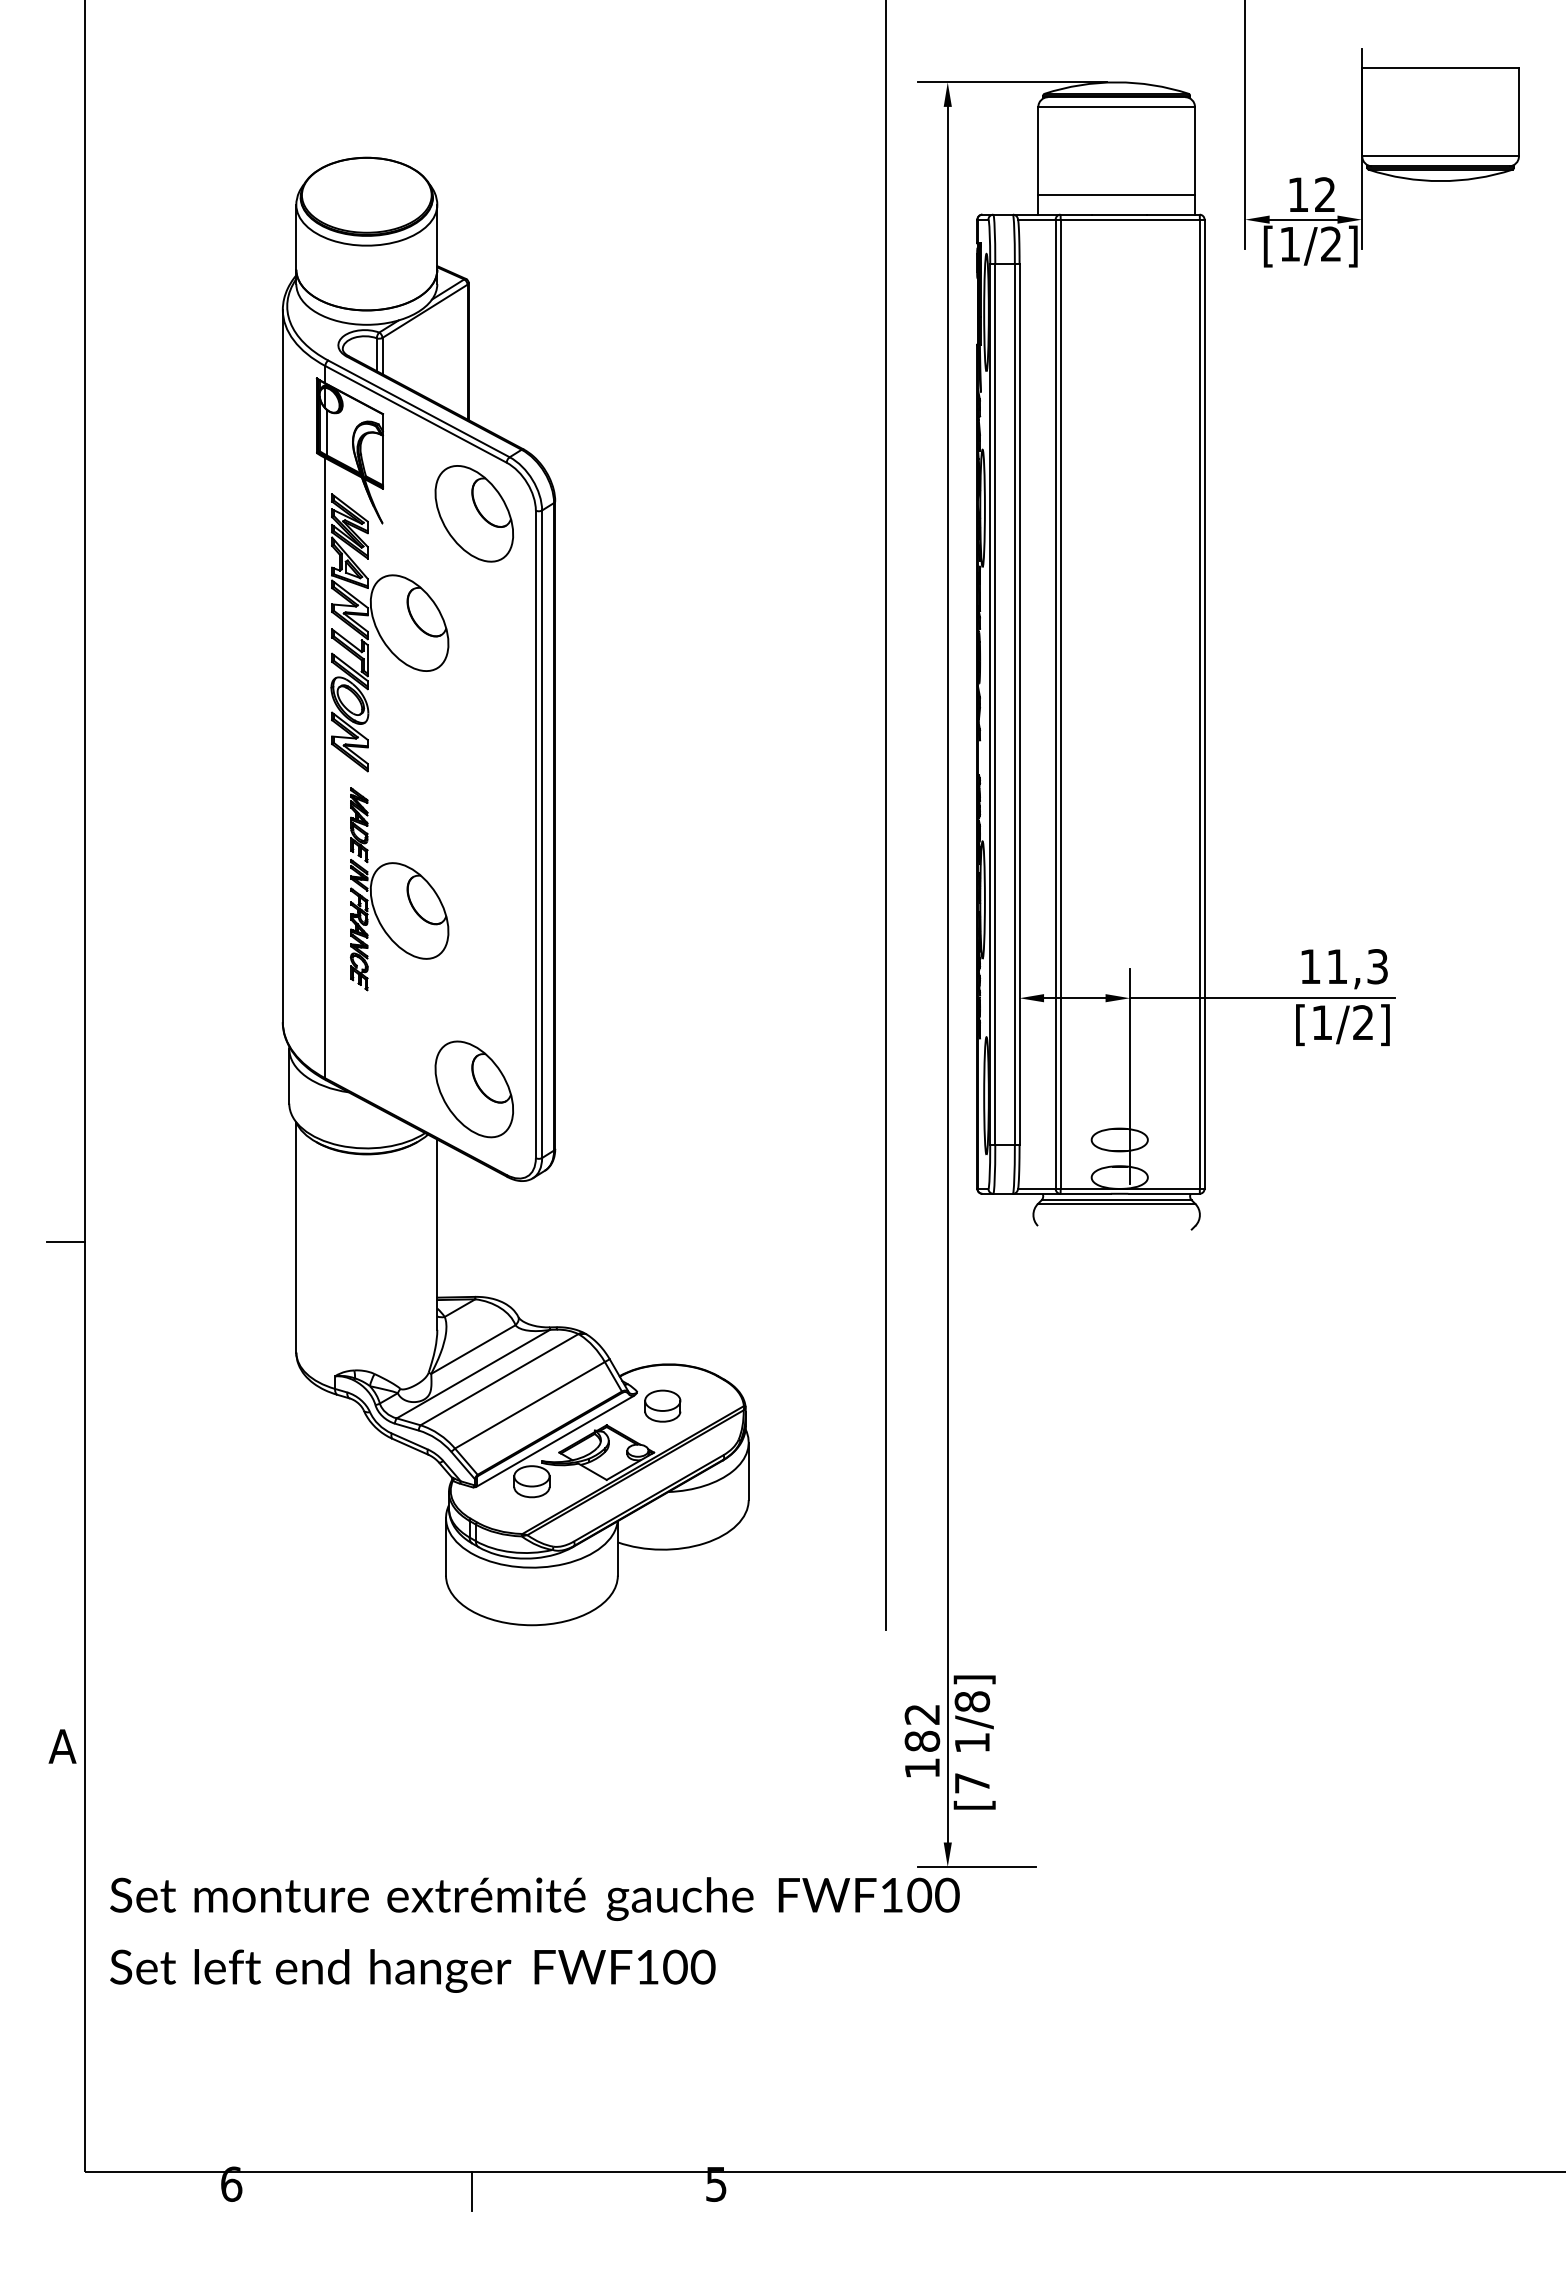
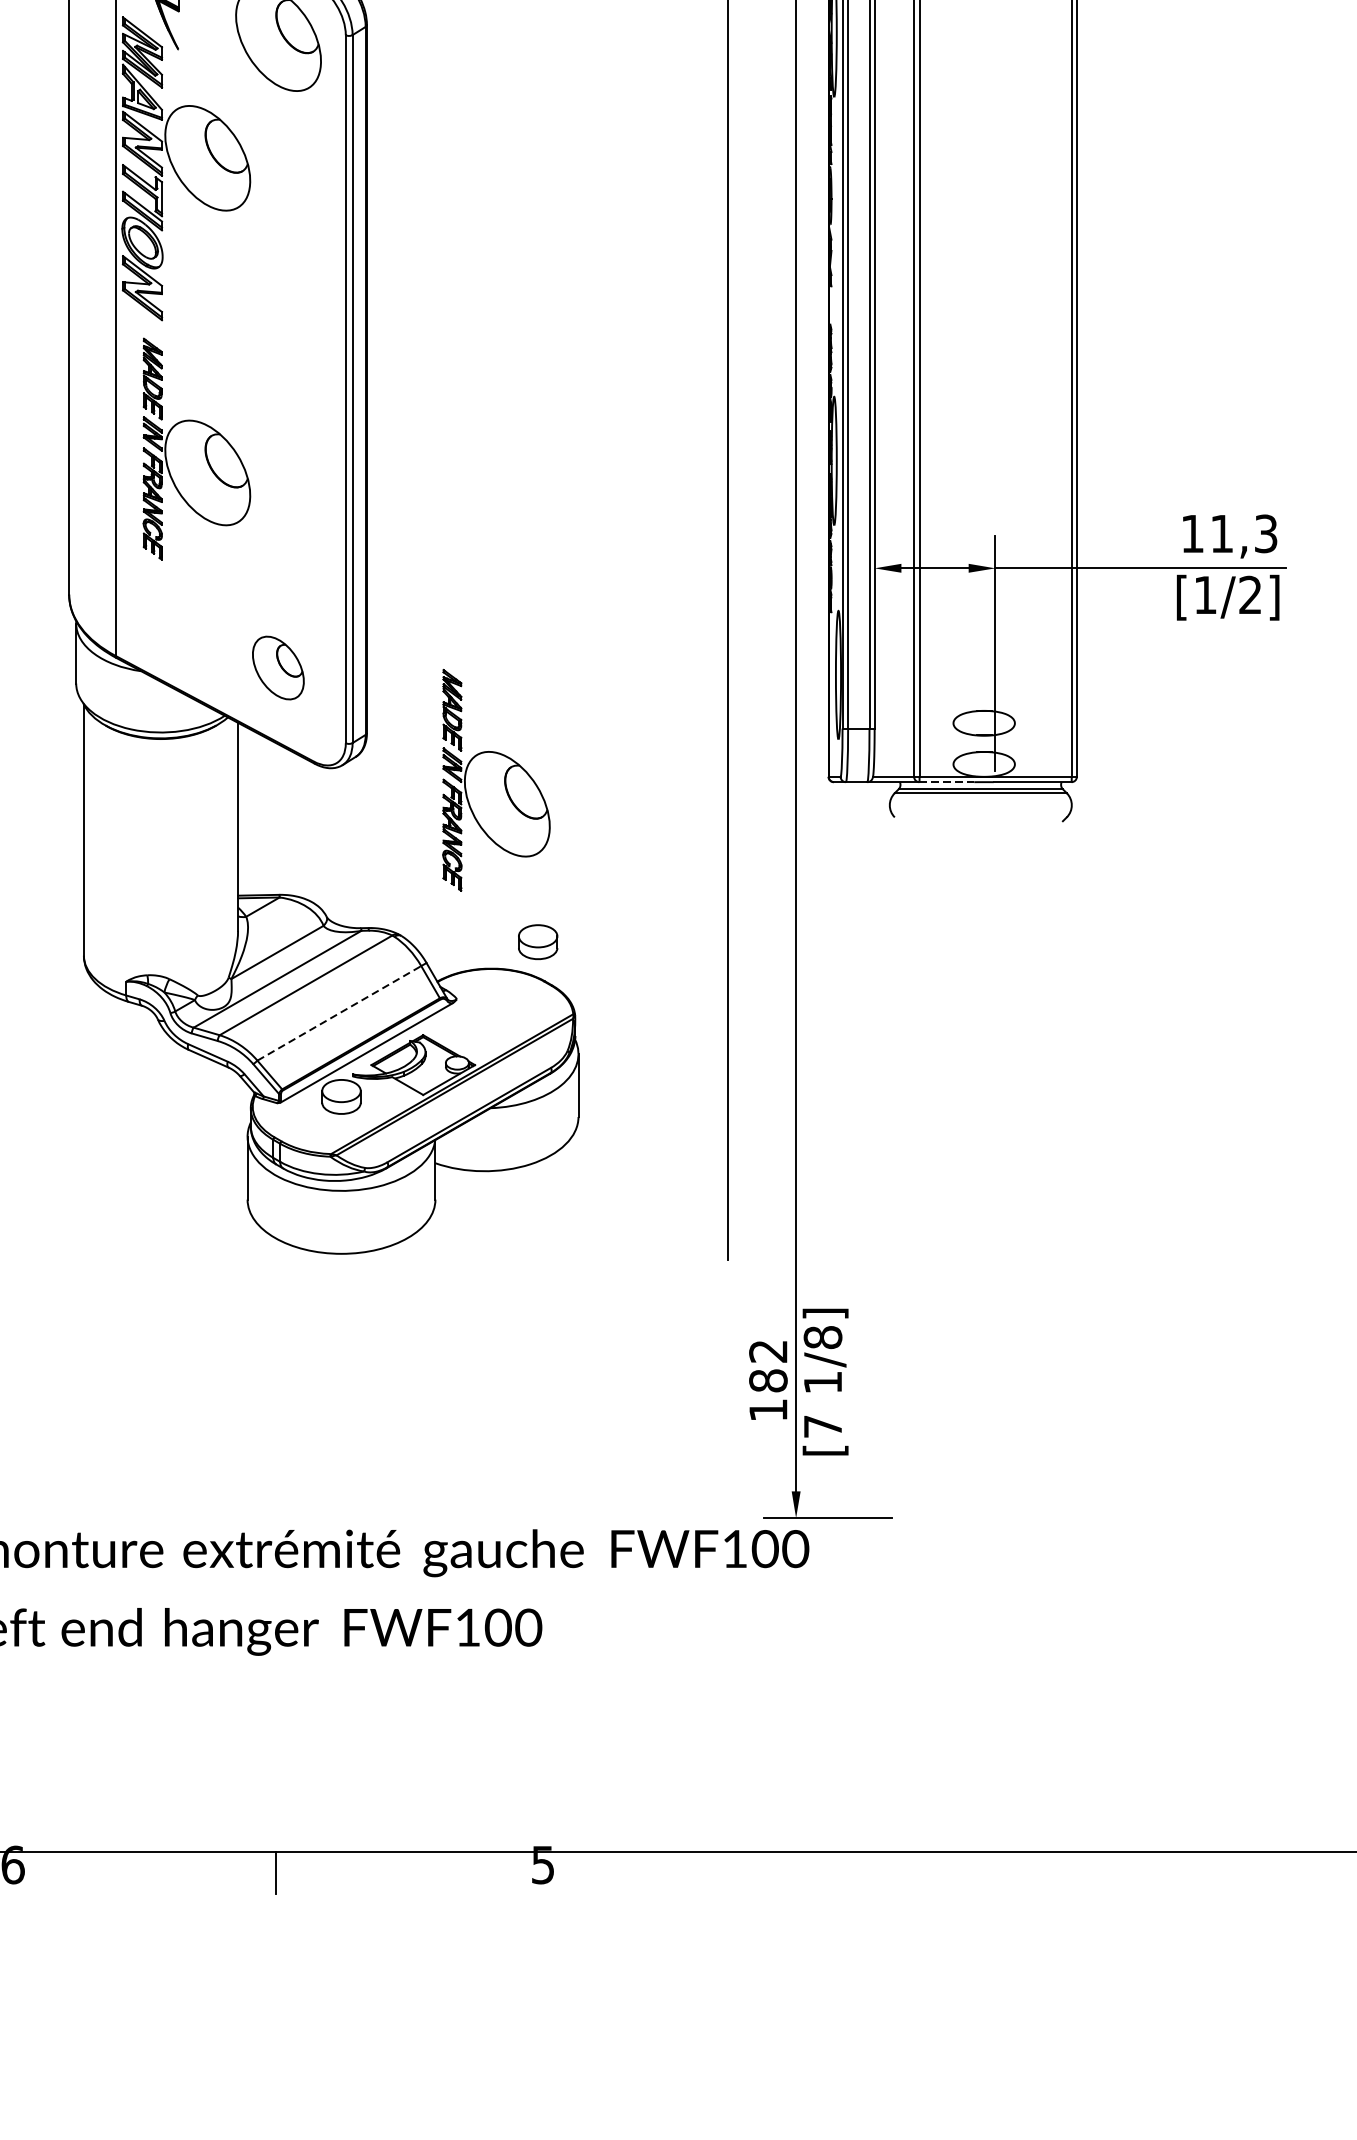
part: (473, 1089) -> (277, 668), size x0.6
part: (673, 1192) -> (496, 780), added
line: (1086, 1193) -> (947, 781), solid -> dashed
line: (529, 1405) -> (338, 1013), solid -> dashed
part: (662, 1405) -> (537, 941), moved

